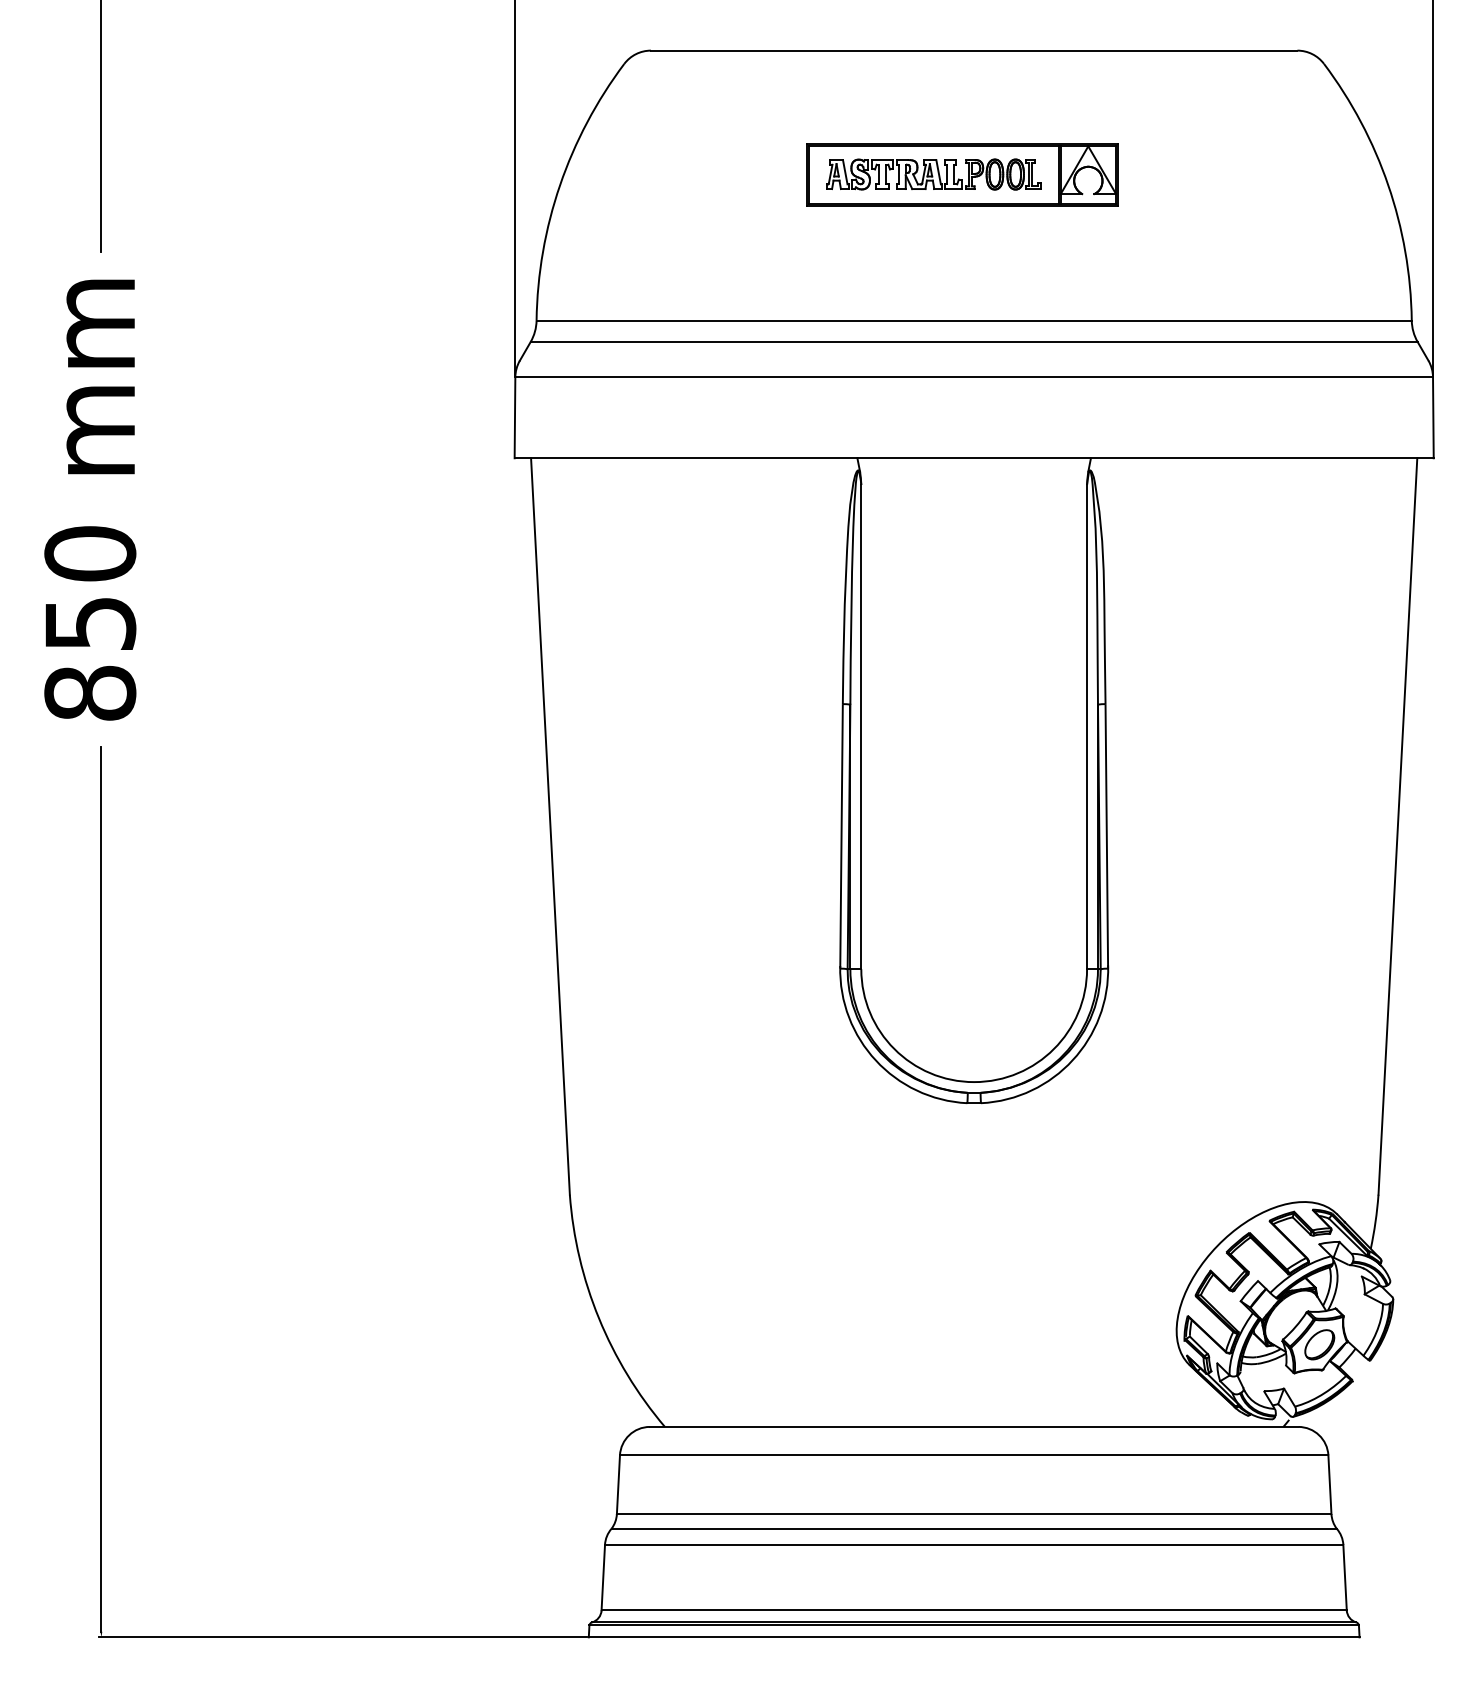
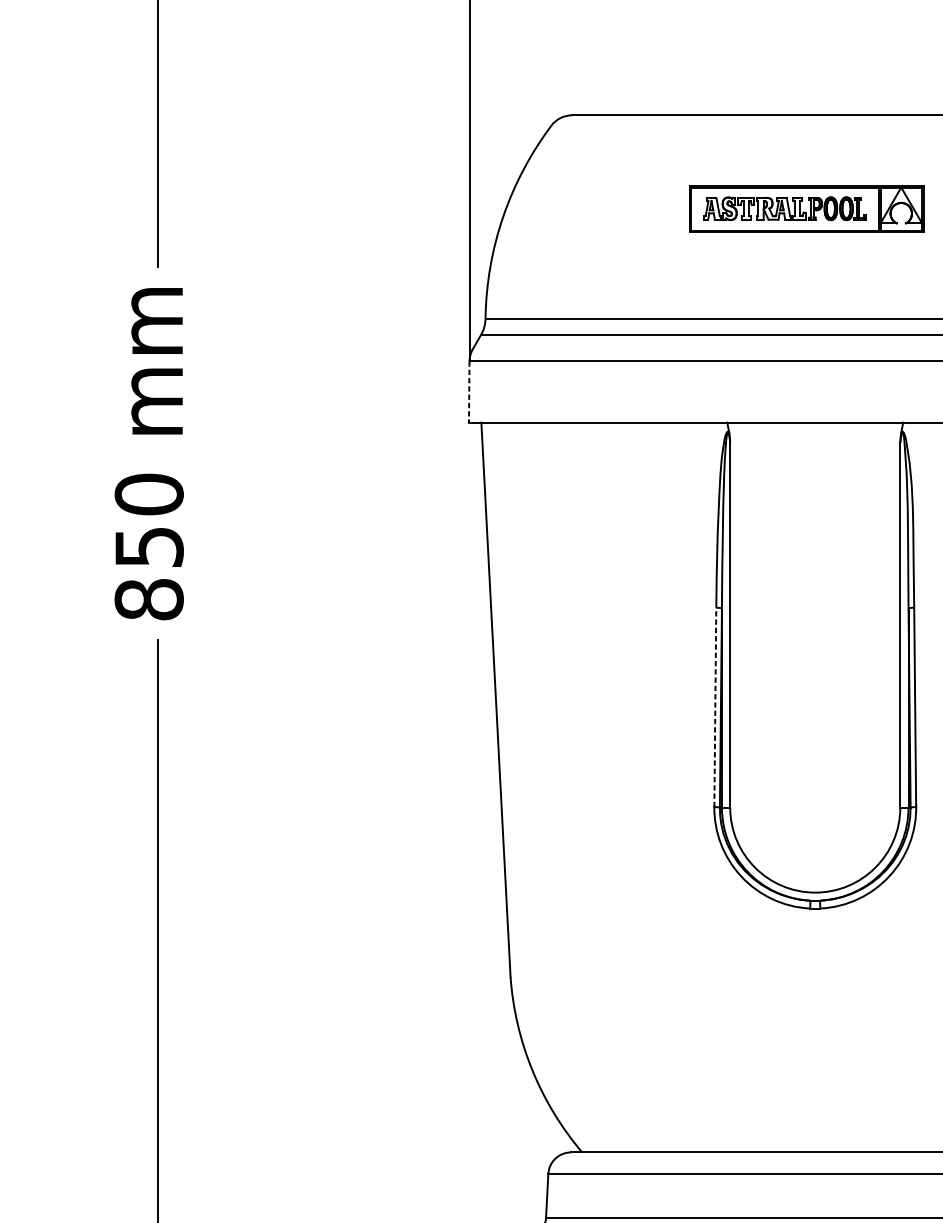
line: (515, 417) -> (469, 391), solid -> dashed
line: (841, 837) -> (715, 708), solid -> dashed

